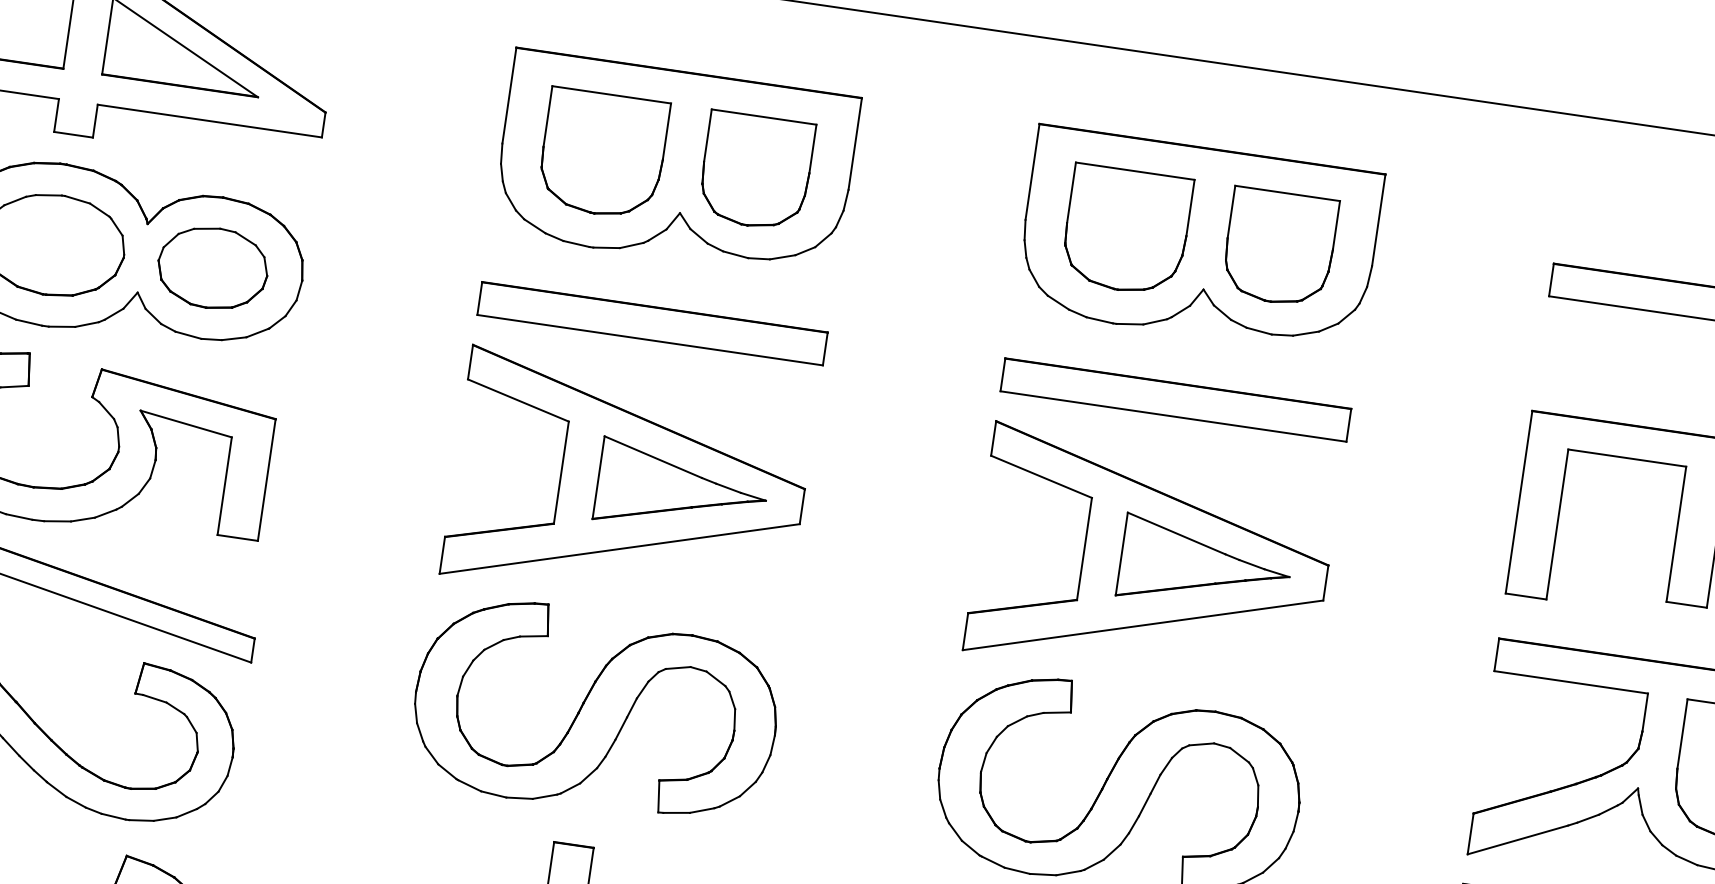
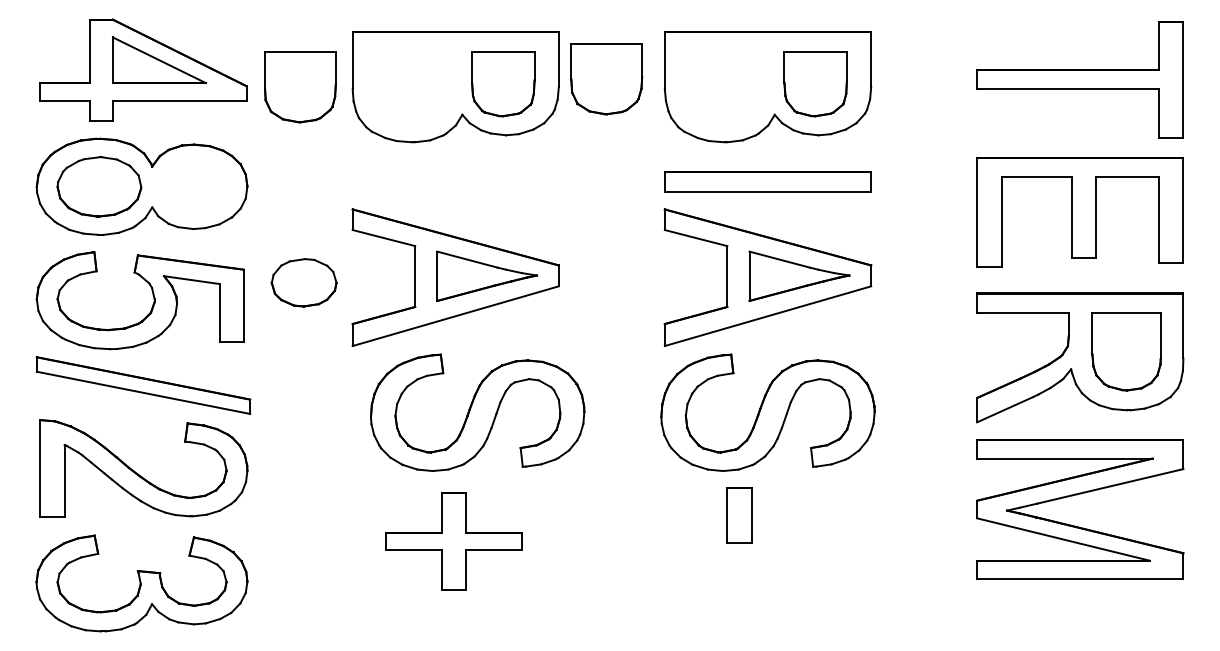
part: (603, 155) -> (300, 87), moved
part: (1125, 231) -> (606, 79), moved
part: (211, 267) -> (303, 282), moved
part: (652, 323) -> (455, 181), removed
part: (595, 710) -> (477, 412), moved

